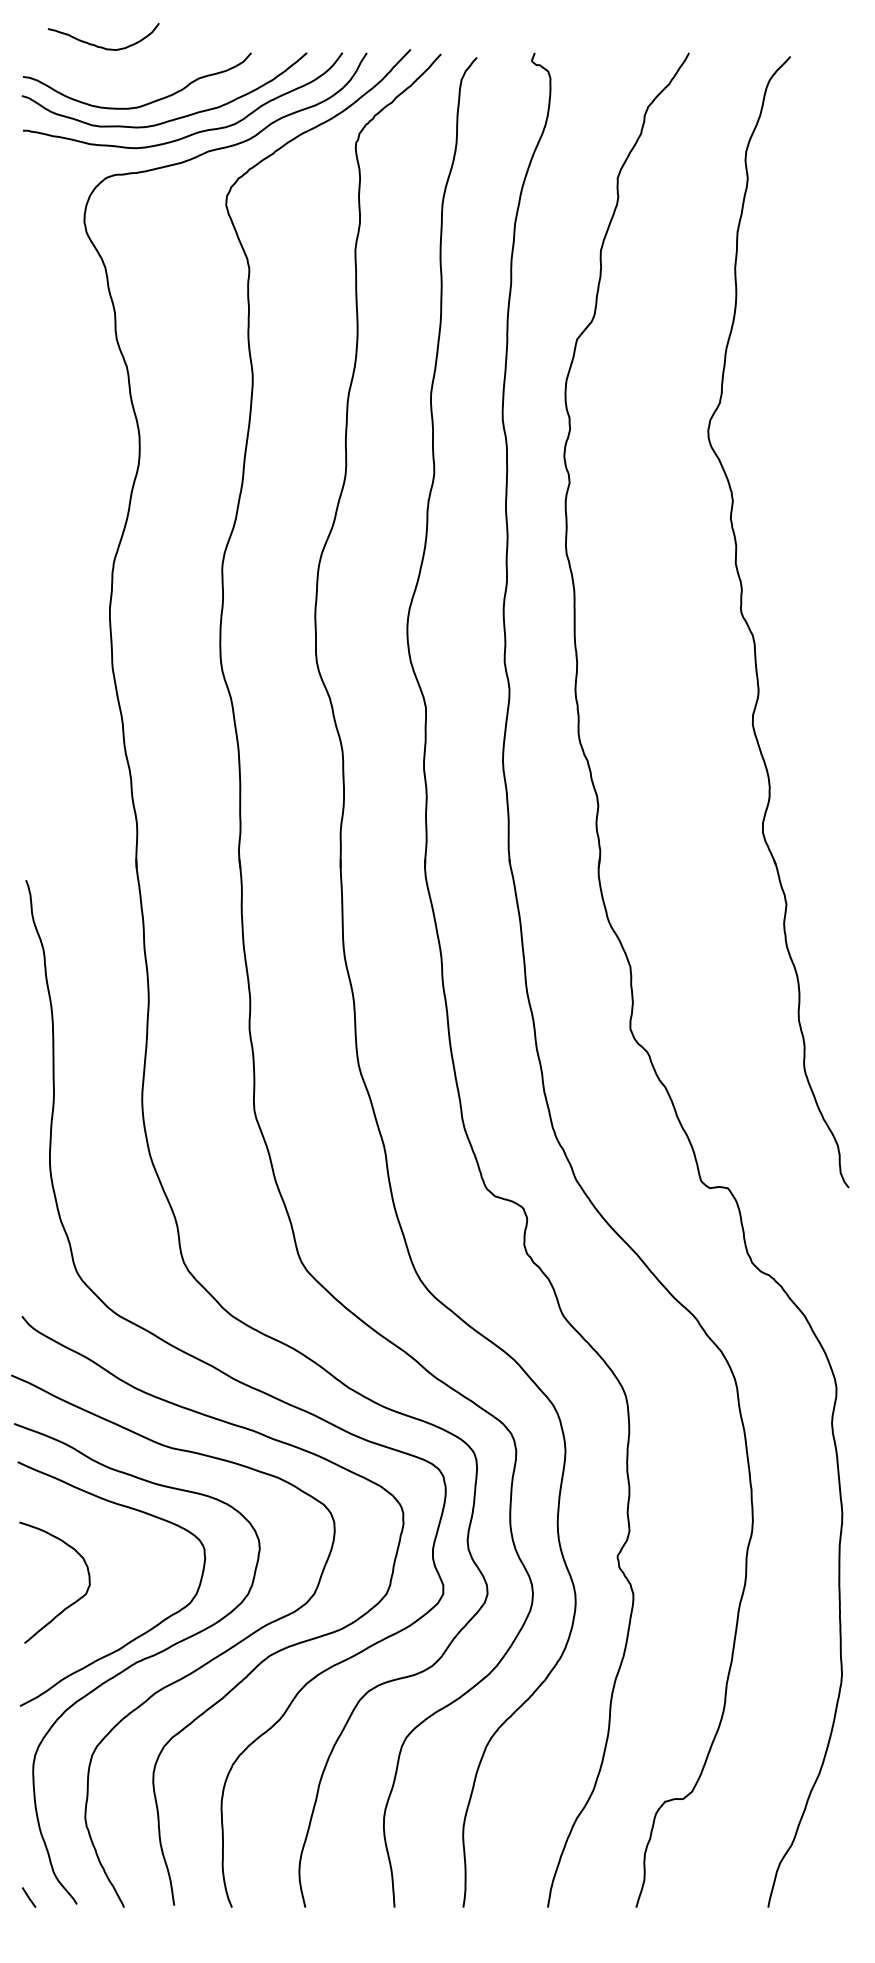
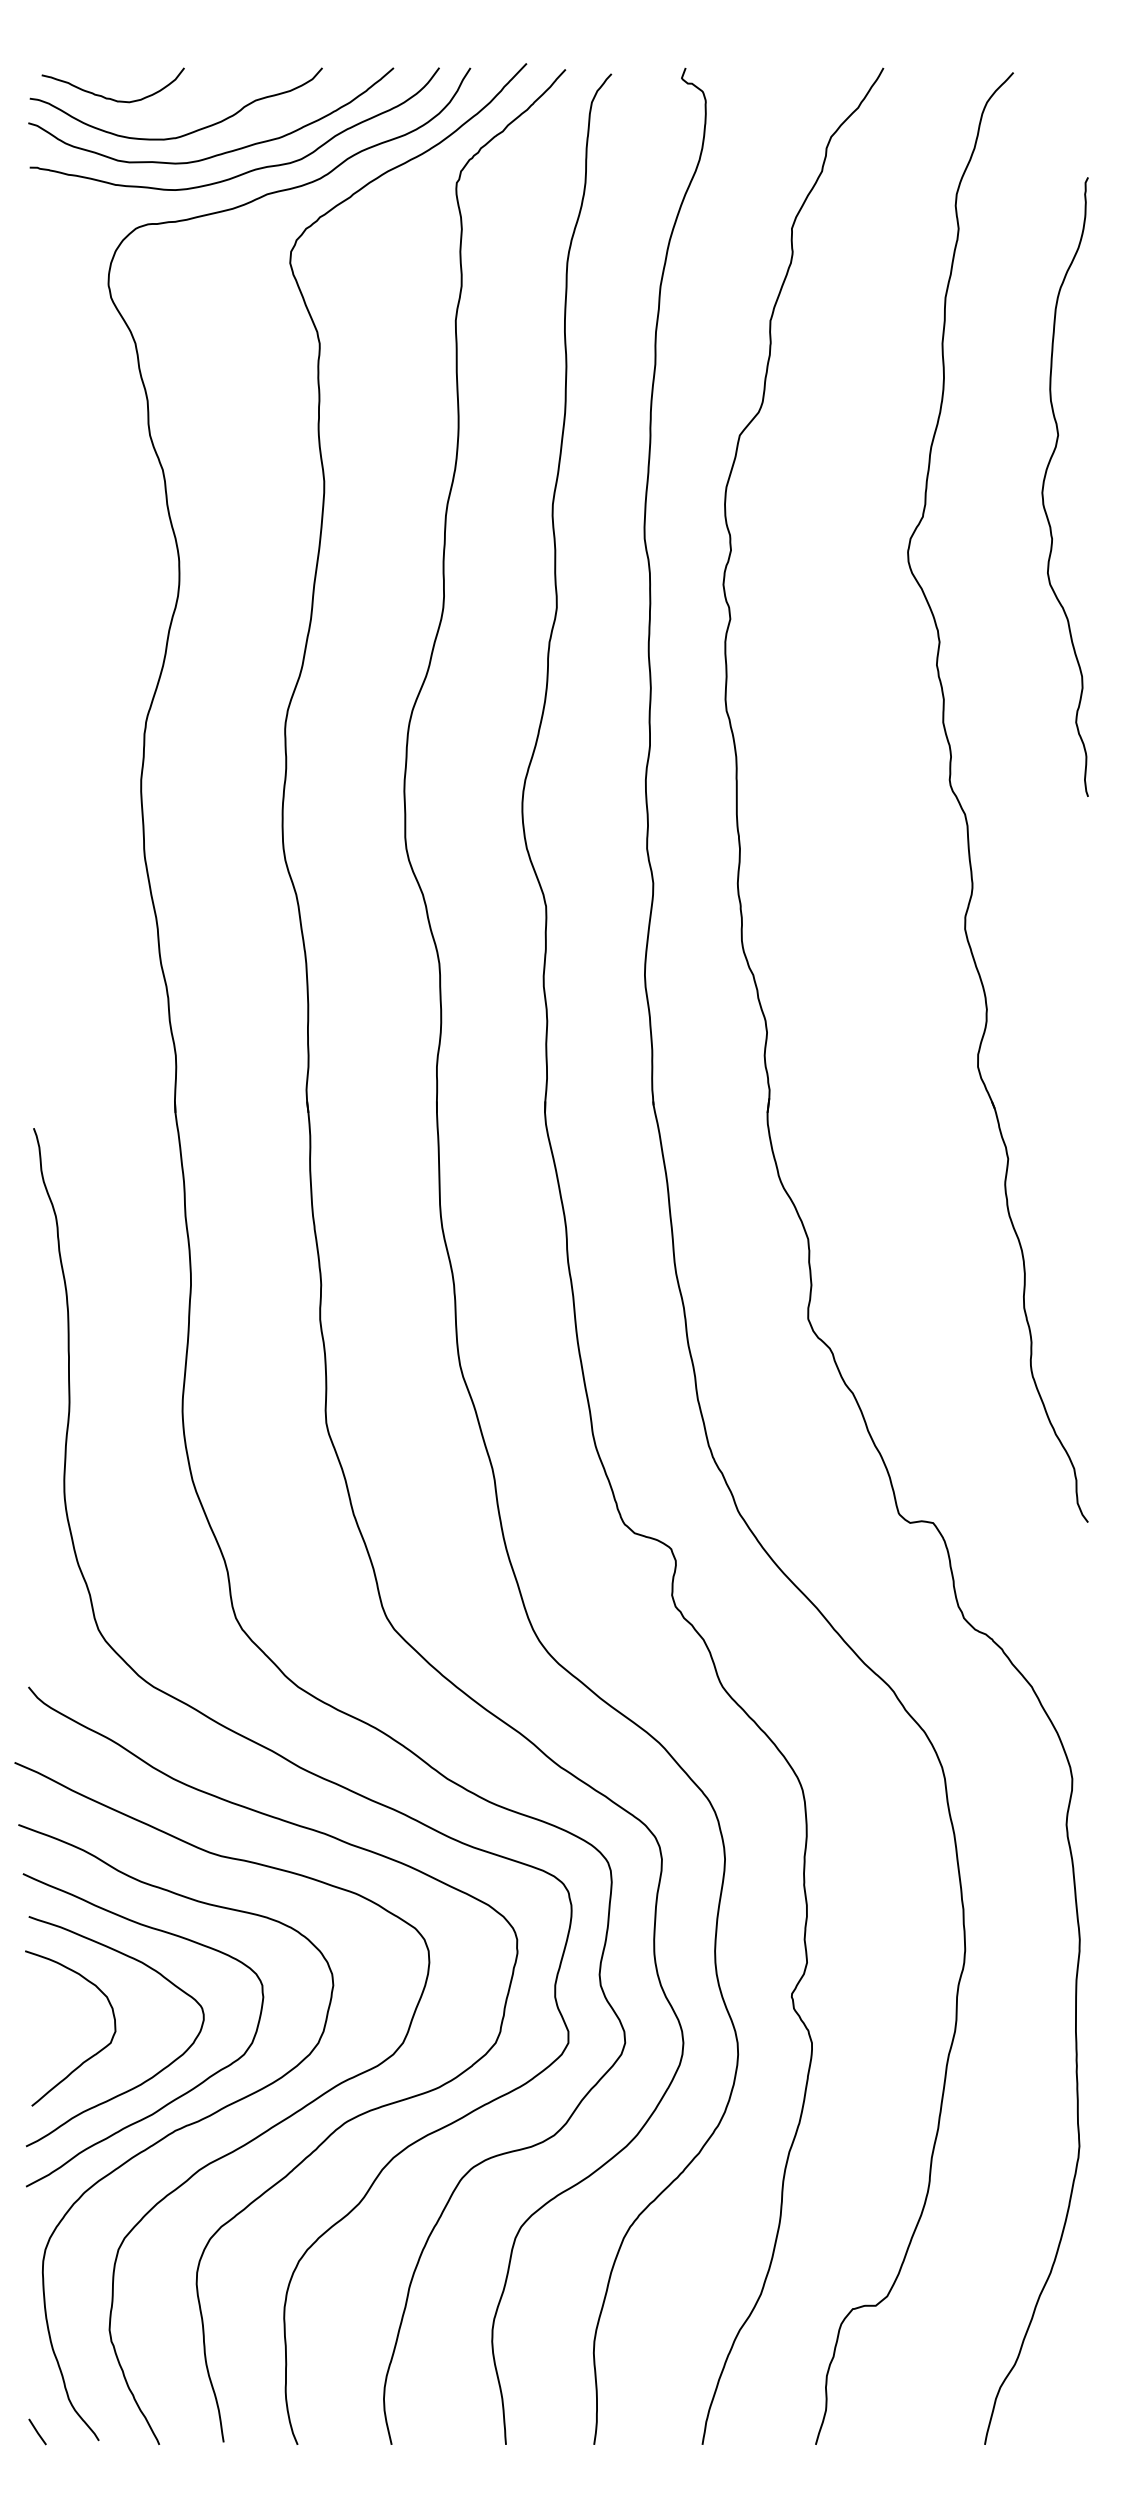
curve: (100, 46) -> (109, 97), moved
curve: (814, 379) -> (1044, 486), added
curve: (111, 1624) -> (143, 2081), added

